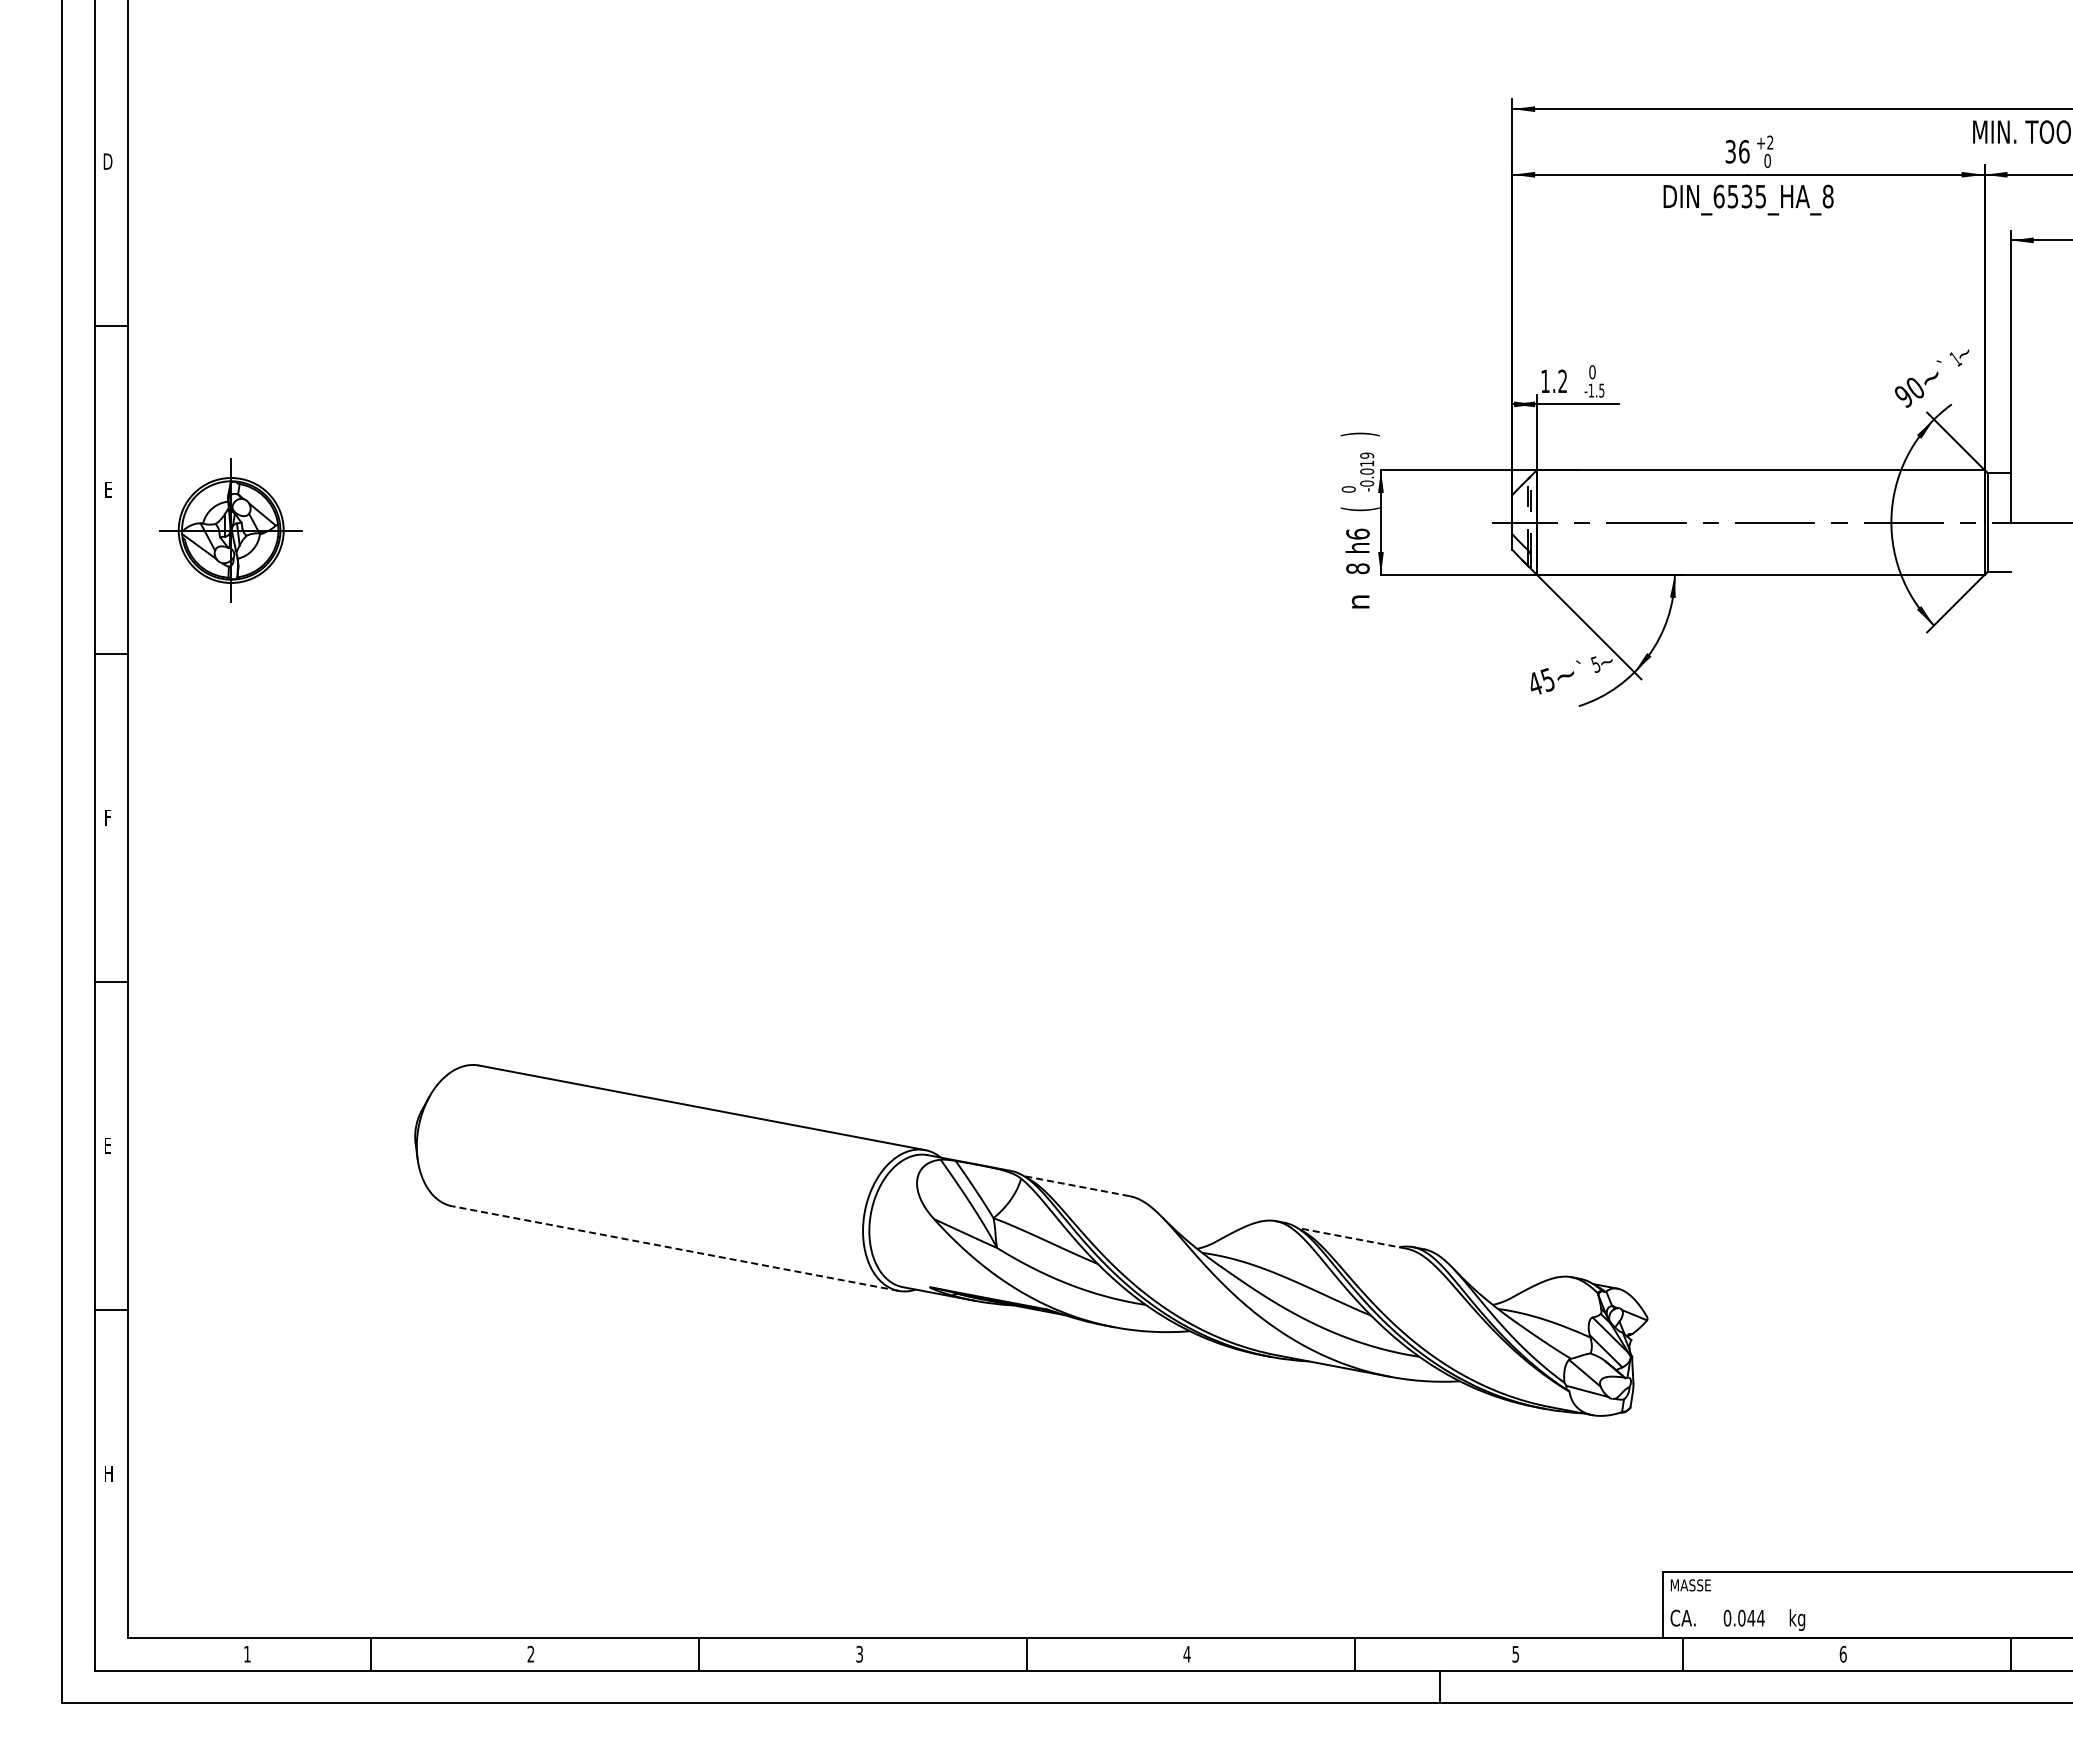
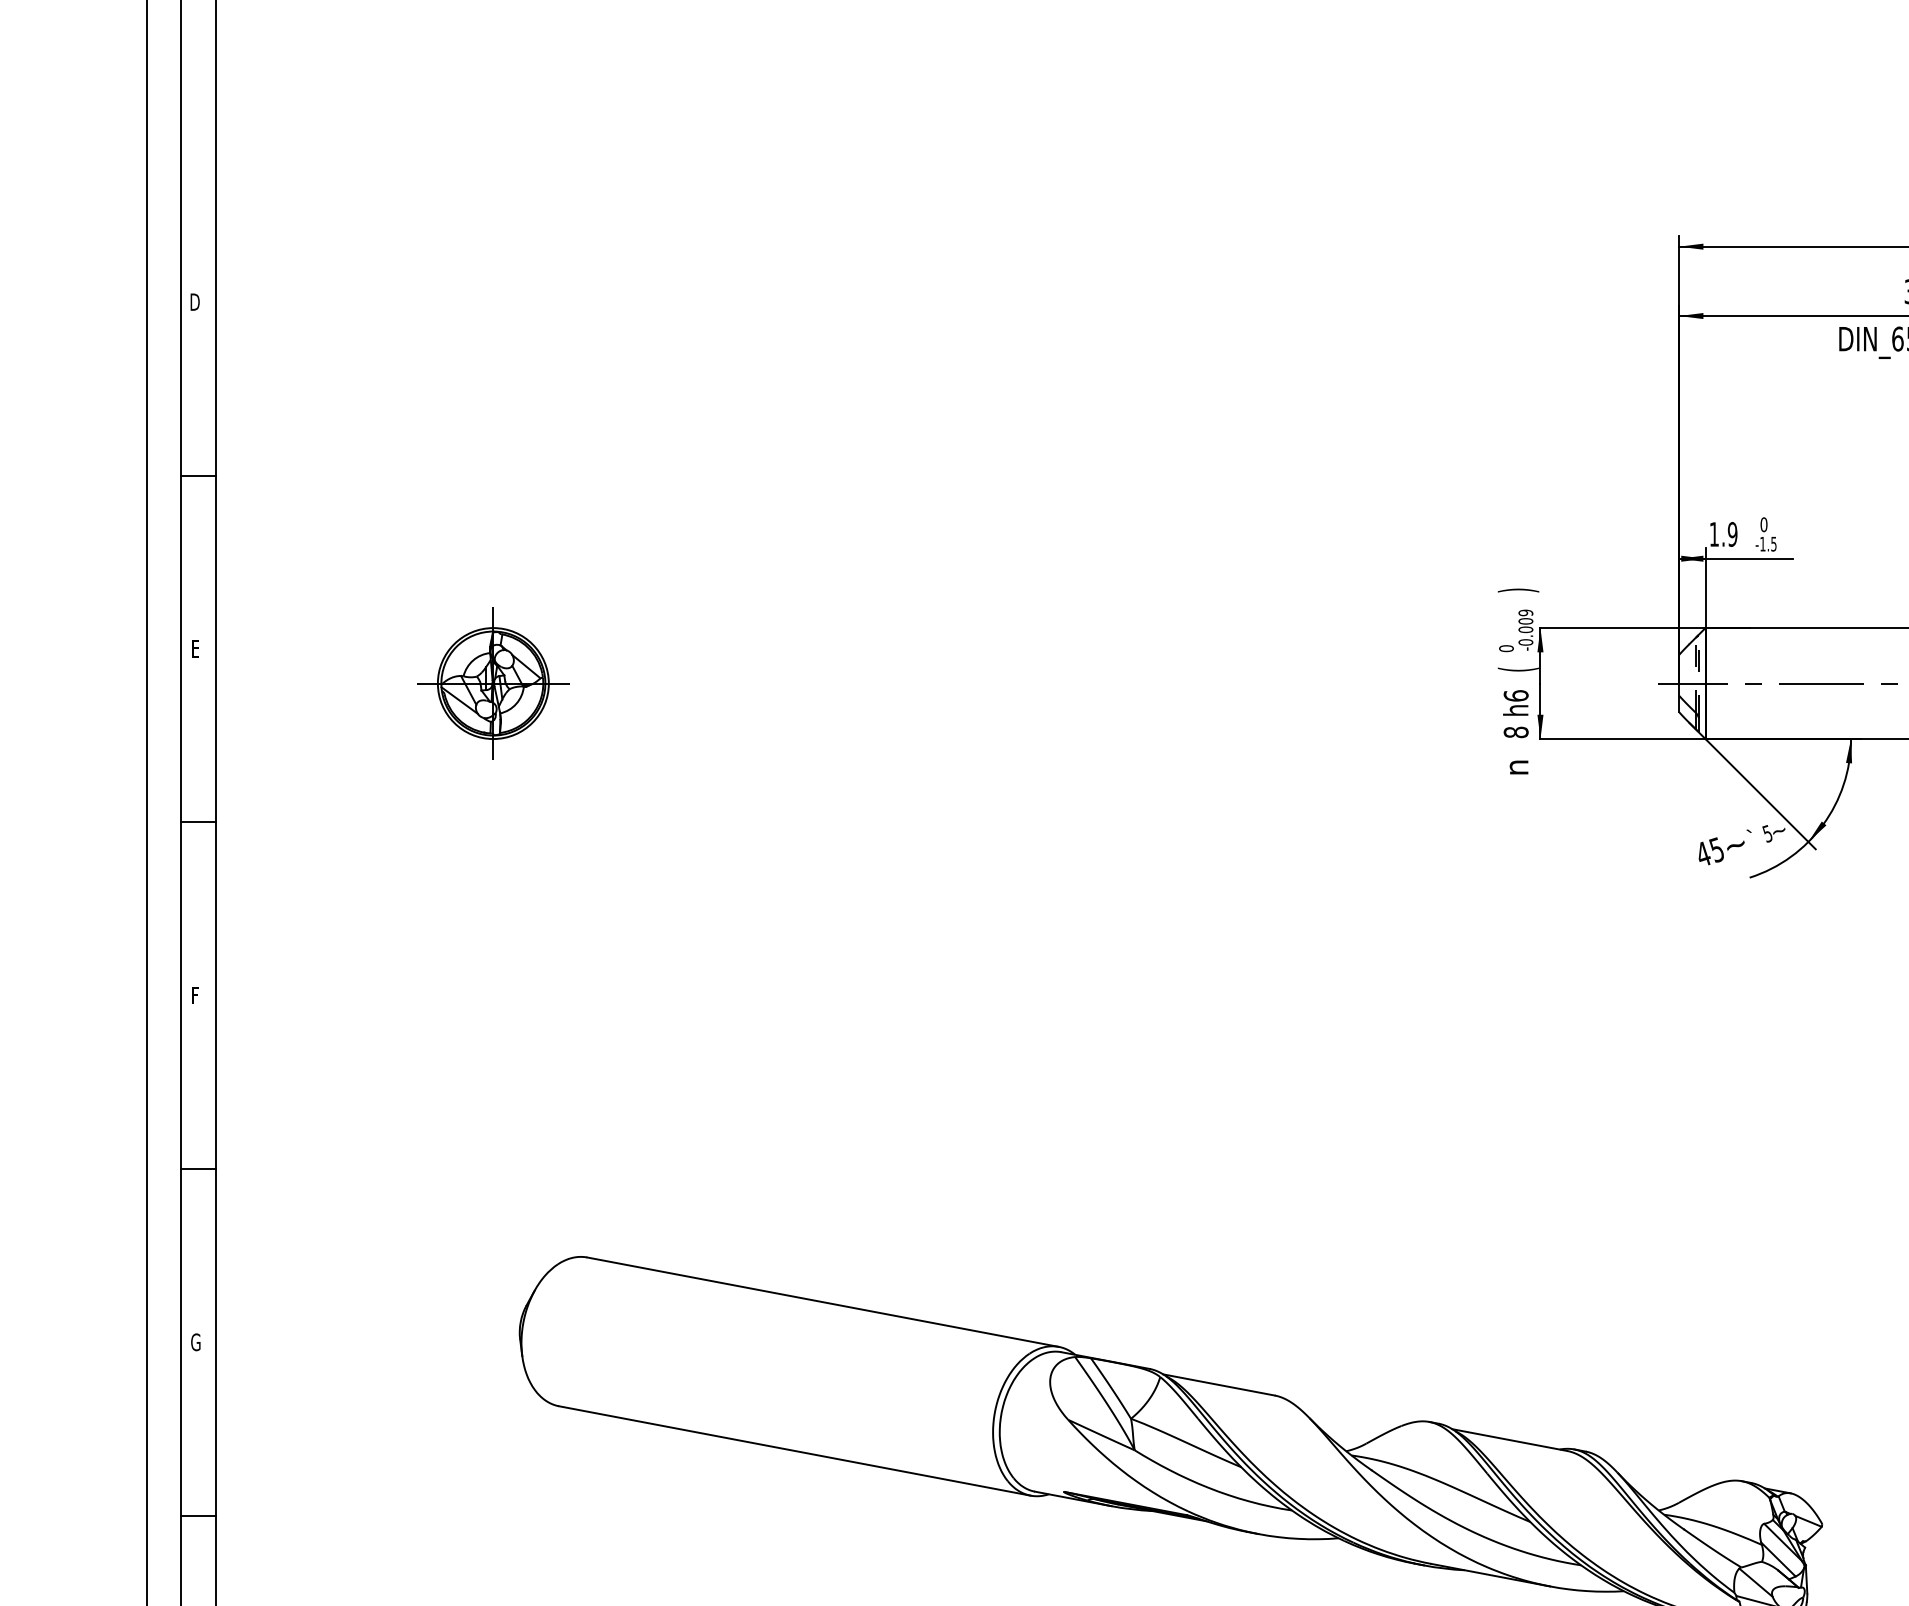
text: (1562, 381) -> (1732, 534), 1.2 -> 1.9
text: (1367, 463) -> (1526, 621), -0.019 -> -0.009
part: (230, 530) -> (492, 683), moved
text: (108, 1145) -> (195, 1341), E -> G
line: (1076, 1186) -> (1218, 1385), dashed -> solid
line: (1351, 1238) -> (1509, 1440), dashed -> solid
line: (675, 1248) -> (794, 1450), dashed -> solid

